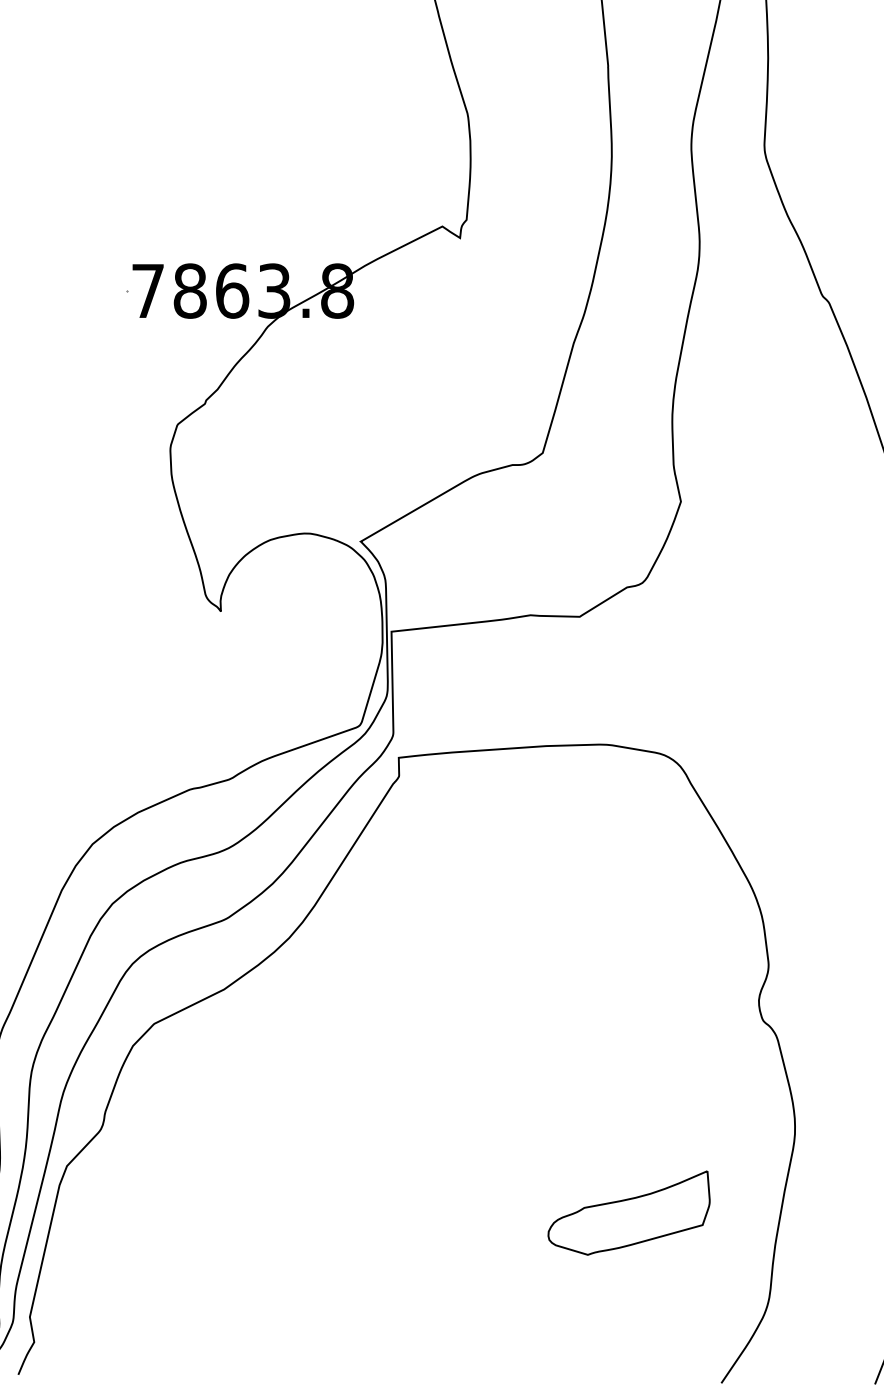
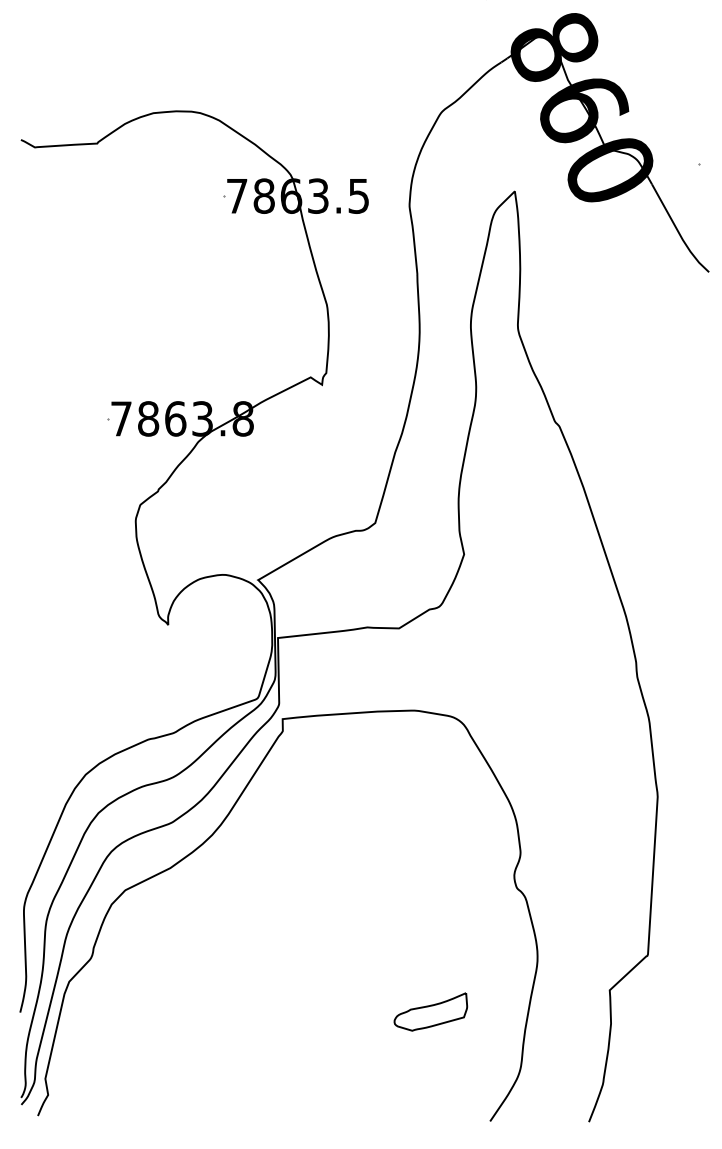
part: (628, 1212) -> (430, 1011), size x0.7

